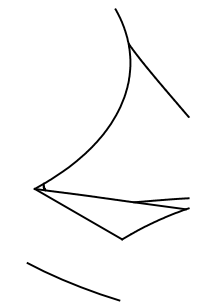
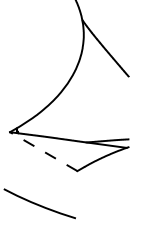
line: (78, 213) -> (43, 151), solid -> dashed

